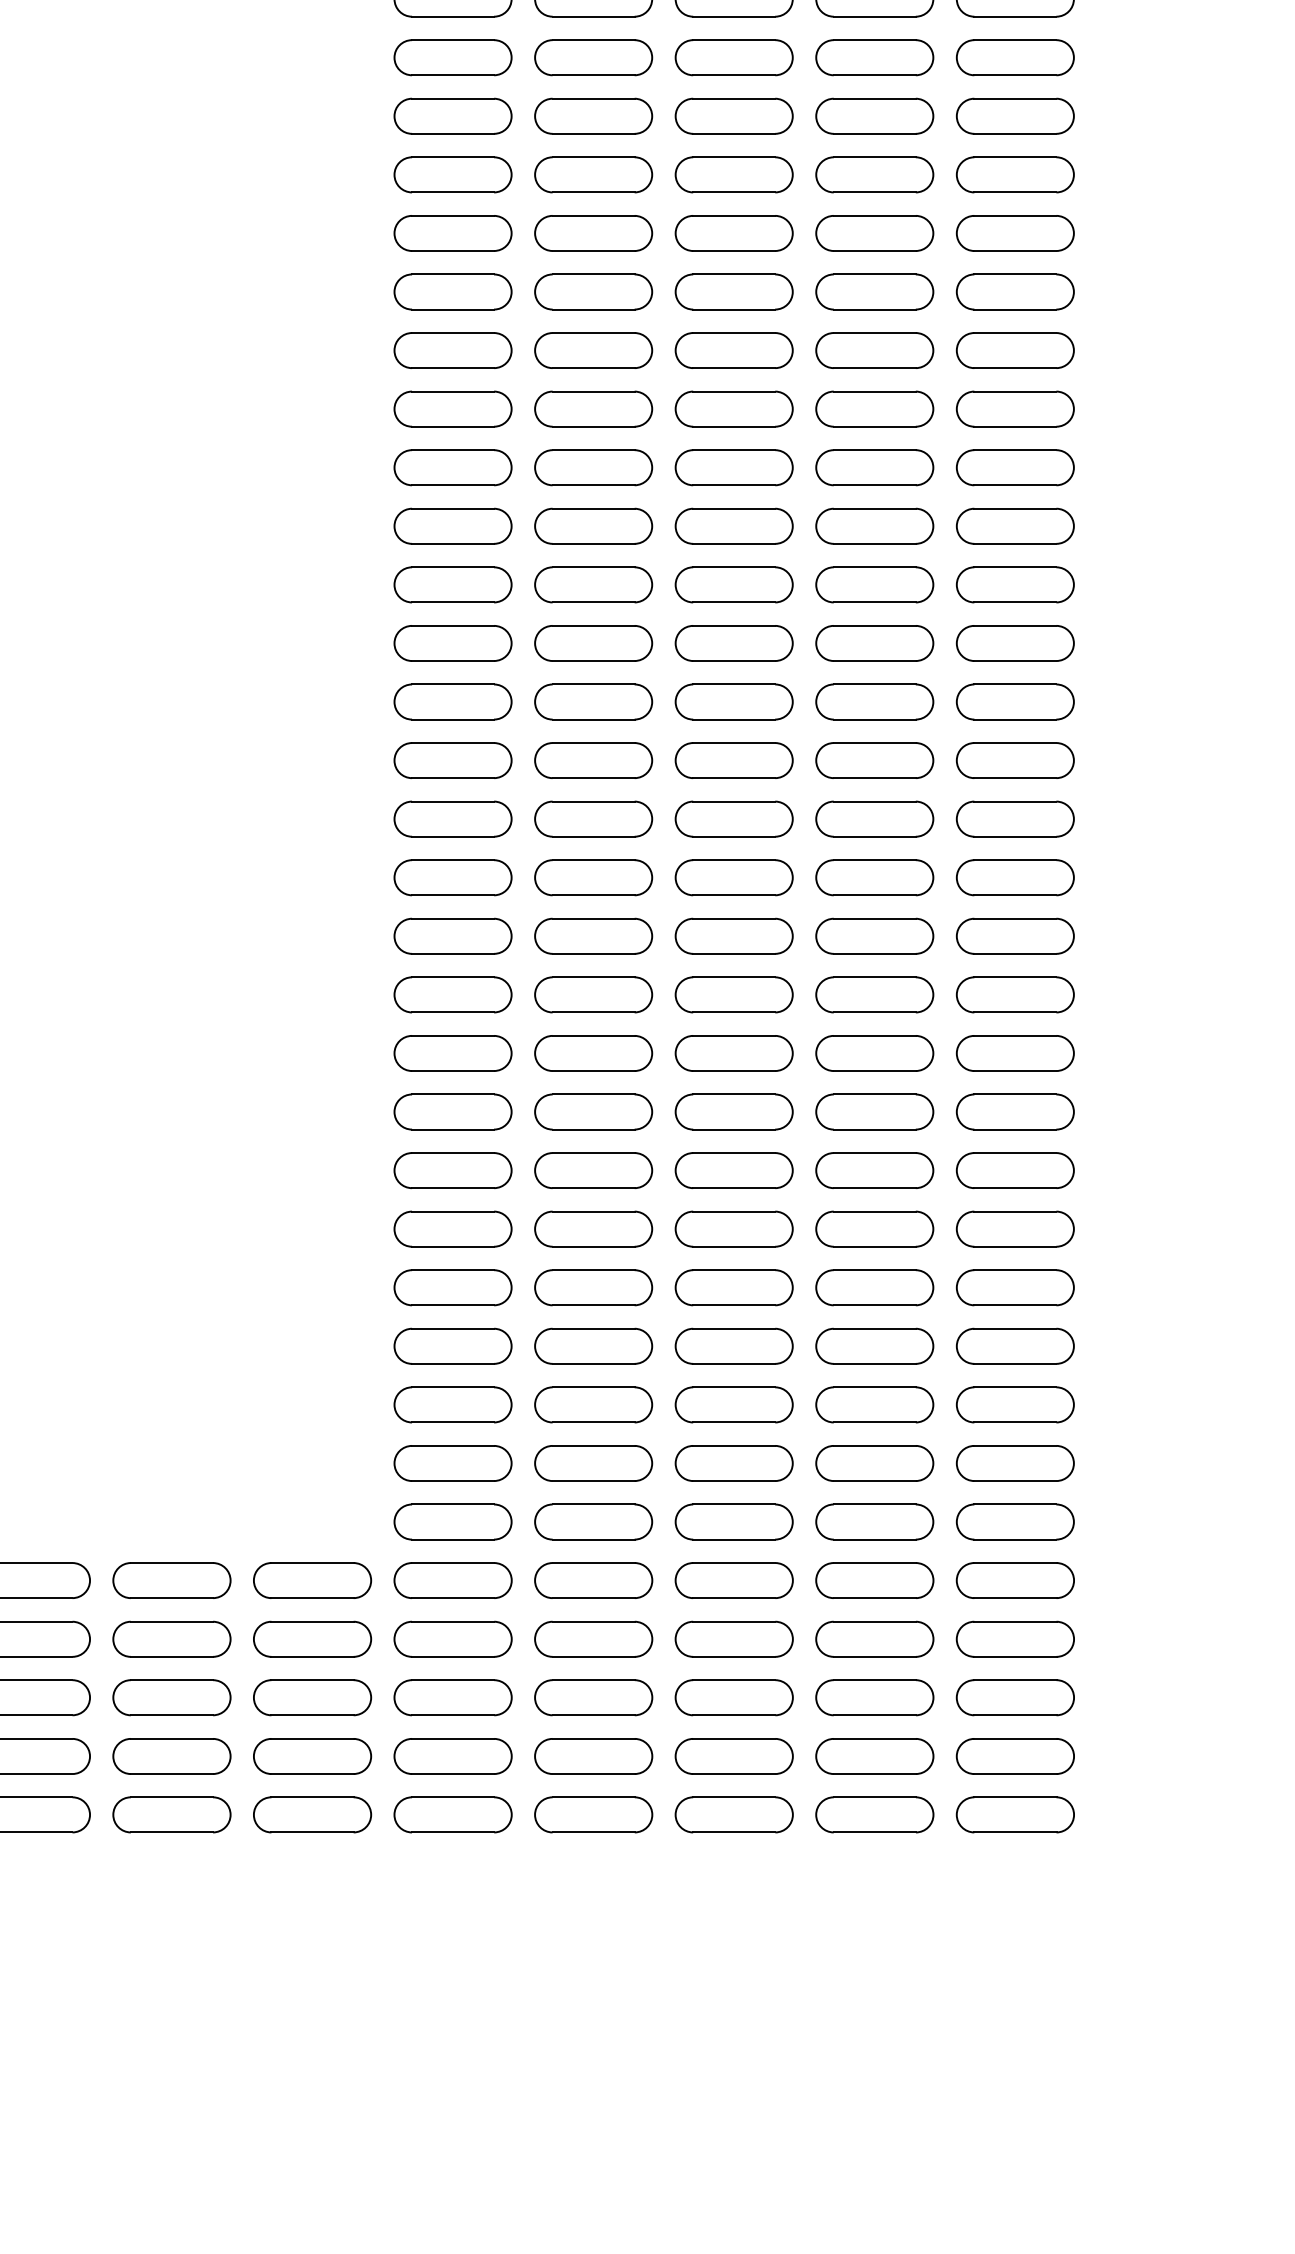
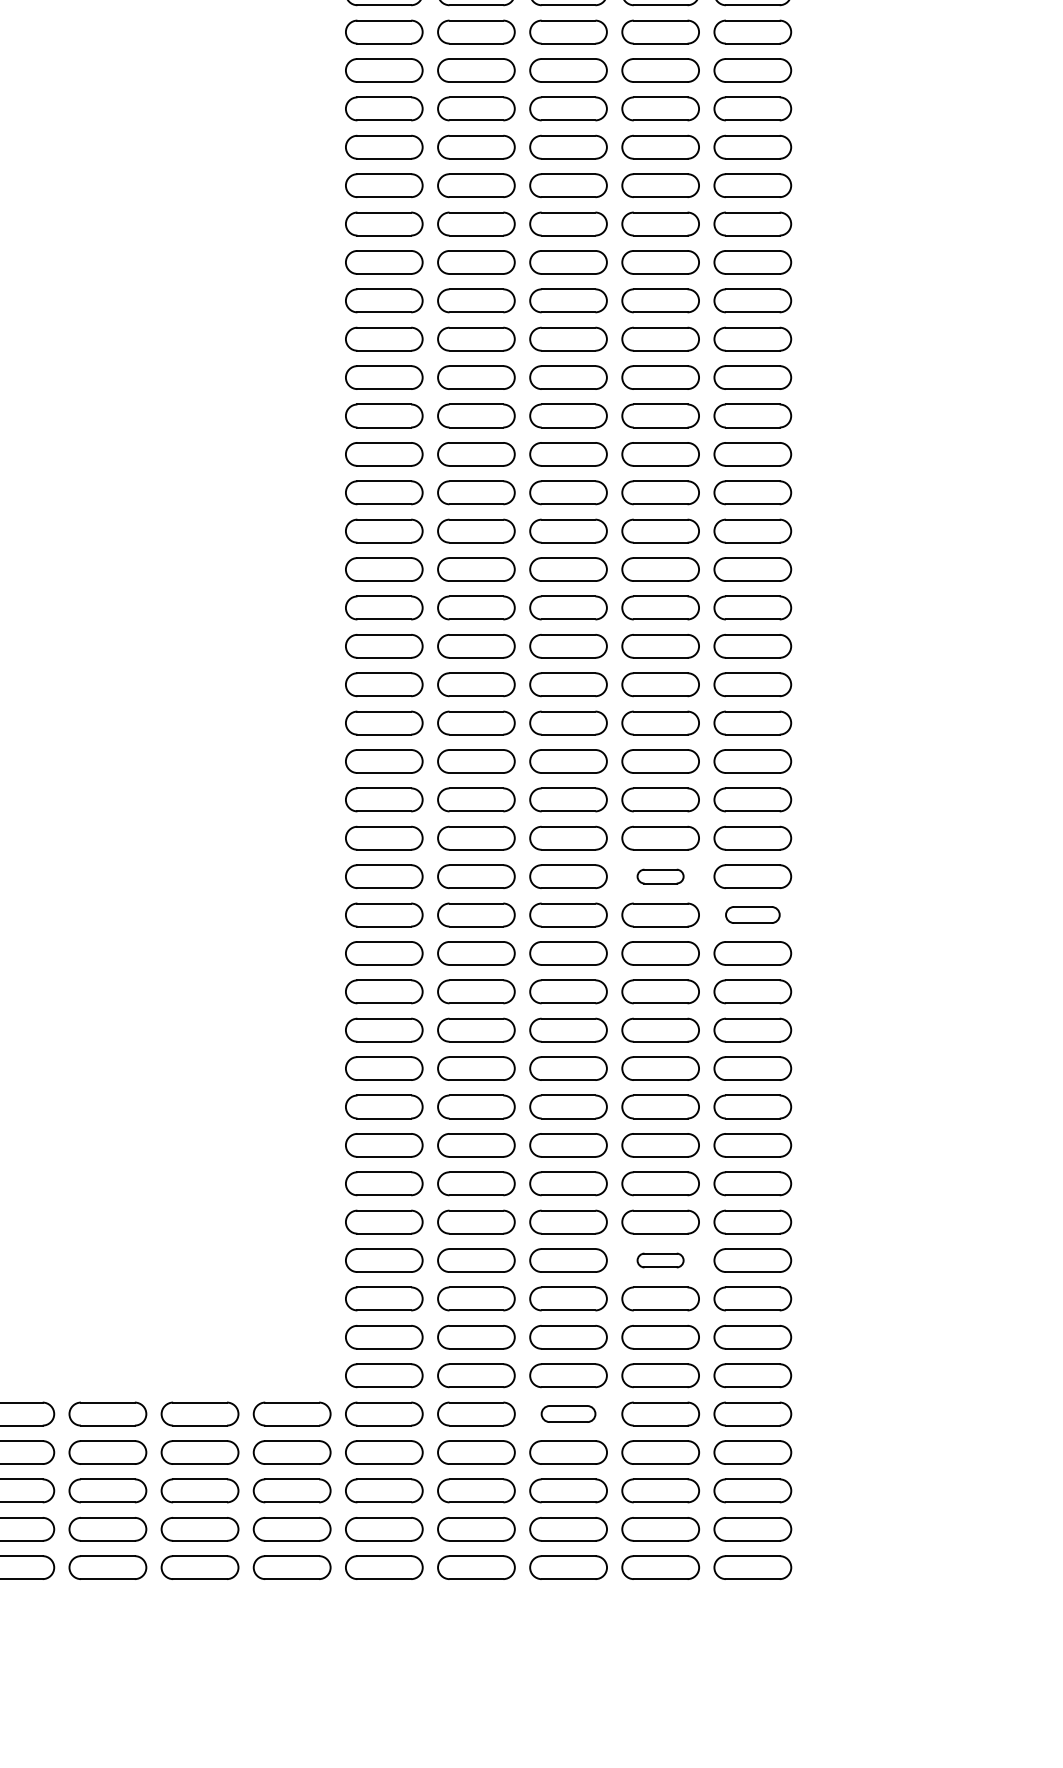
part: (874, 760) -> (660, 876), size x0.6
part: (1014, 818) -> (752, 914), size x0.7
part: (874, 1346) -> (660, 1260), size x0.6
part: (734, 1579) -> (568, 1413), size x0.7

